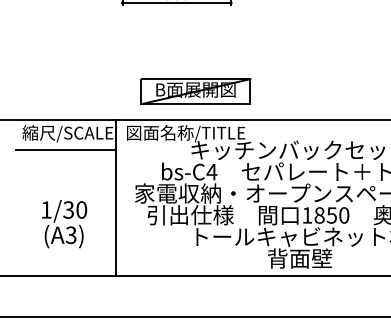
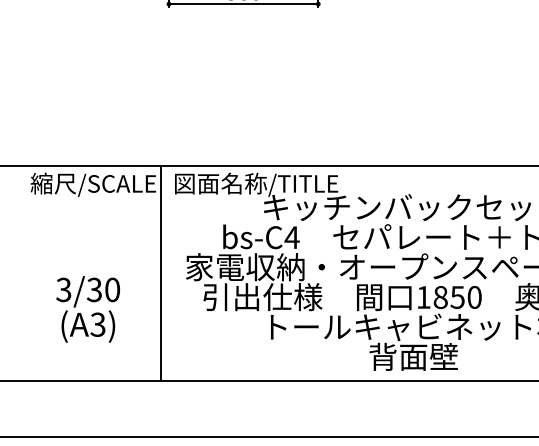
part: (195, 91) -> (269, 126), removed
line: (66, 149) -> (91, 206), removed
text: (46, 209) -> (63, 289), 1/30 -> 3/30

